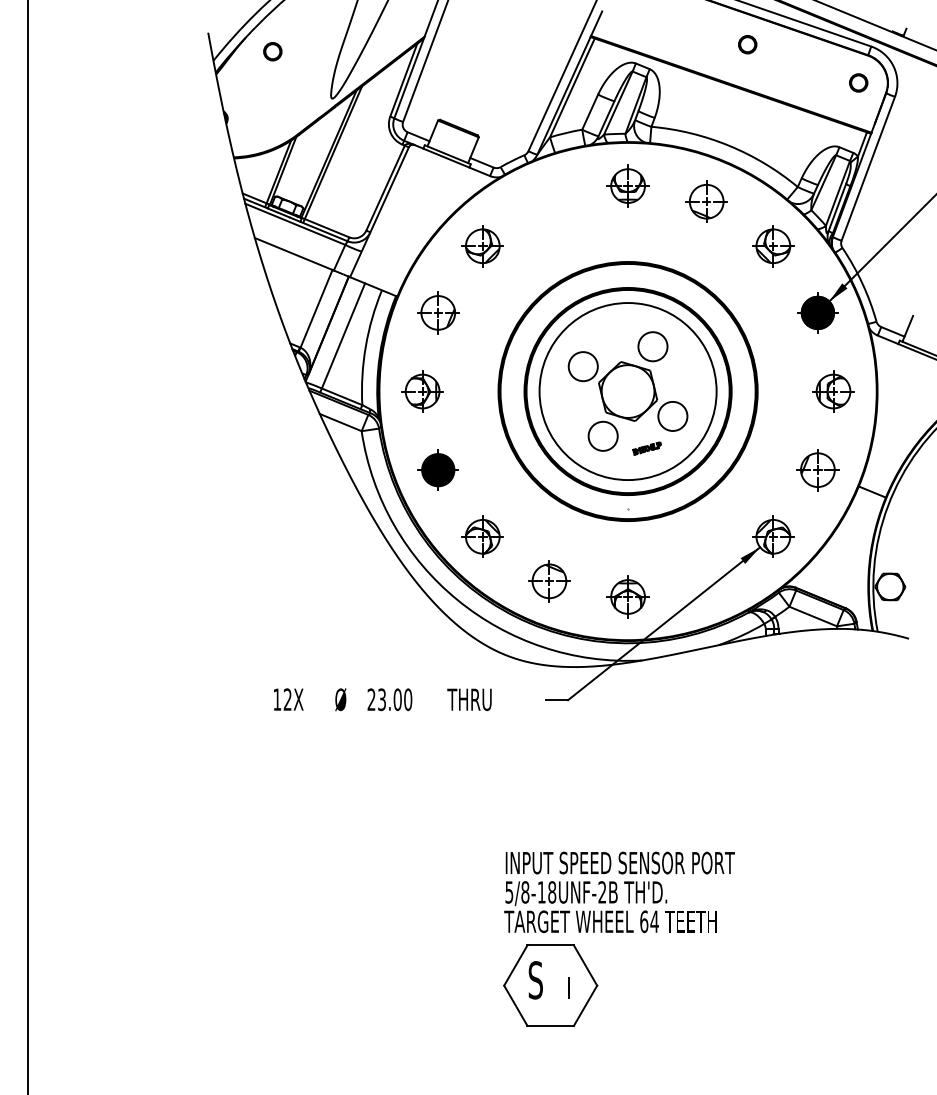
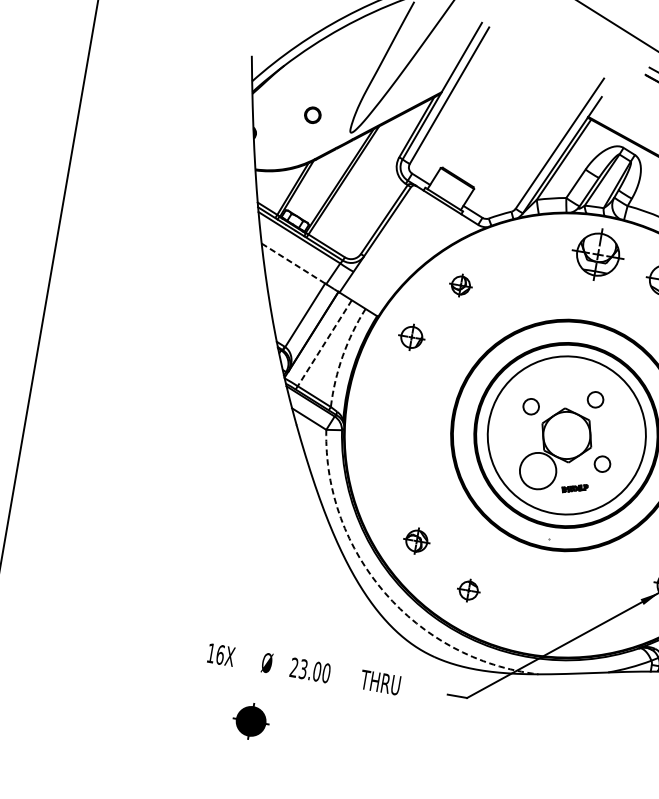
circle: (272, 51) -> (312, 115), moved
part: (627, 185) -> (597, 254), size x1.4
part: (482, 246) -> (460, 285), size x0.6
line: (294, 254) -> (294, 264), solid -> dashed
part: (438, 312) -> (412, 337), size x0.7
line: (343, 335) -> (324, 342), solid -> dashed
arc: (365, 346) -> (342, 355), solid -> dashed
circle: (652, 346) -> (595, 399), size x0.6
circle: (582, 366) -> (530, 406), size x0.6
part: (422, 391) -> (385, 404), removed
circle: (672, 416) -> (602, 464), size x0.6
circle: (602, 435) -> (537, 470), size x1.4
part: (437, 469) -> (250, 720), moved
part: (482, 536) -> (416, 540), size x0.7
part: (549, 581) -> (468, 590), size x0.6
part: (627, 596) -> (535, 615), removed
arc: (457, 600) -> (384, 593), solid -> dashed
text: (287, 699) -> (220, 654), 12X -> 16X

